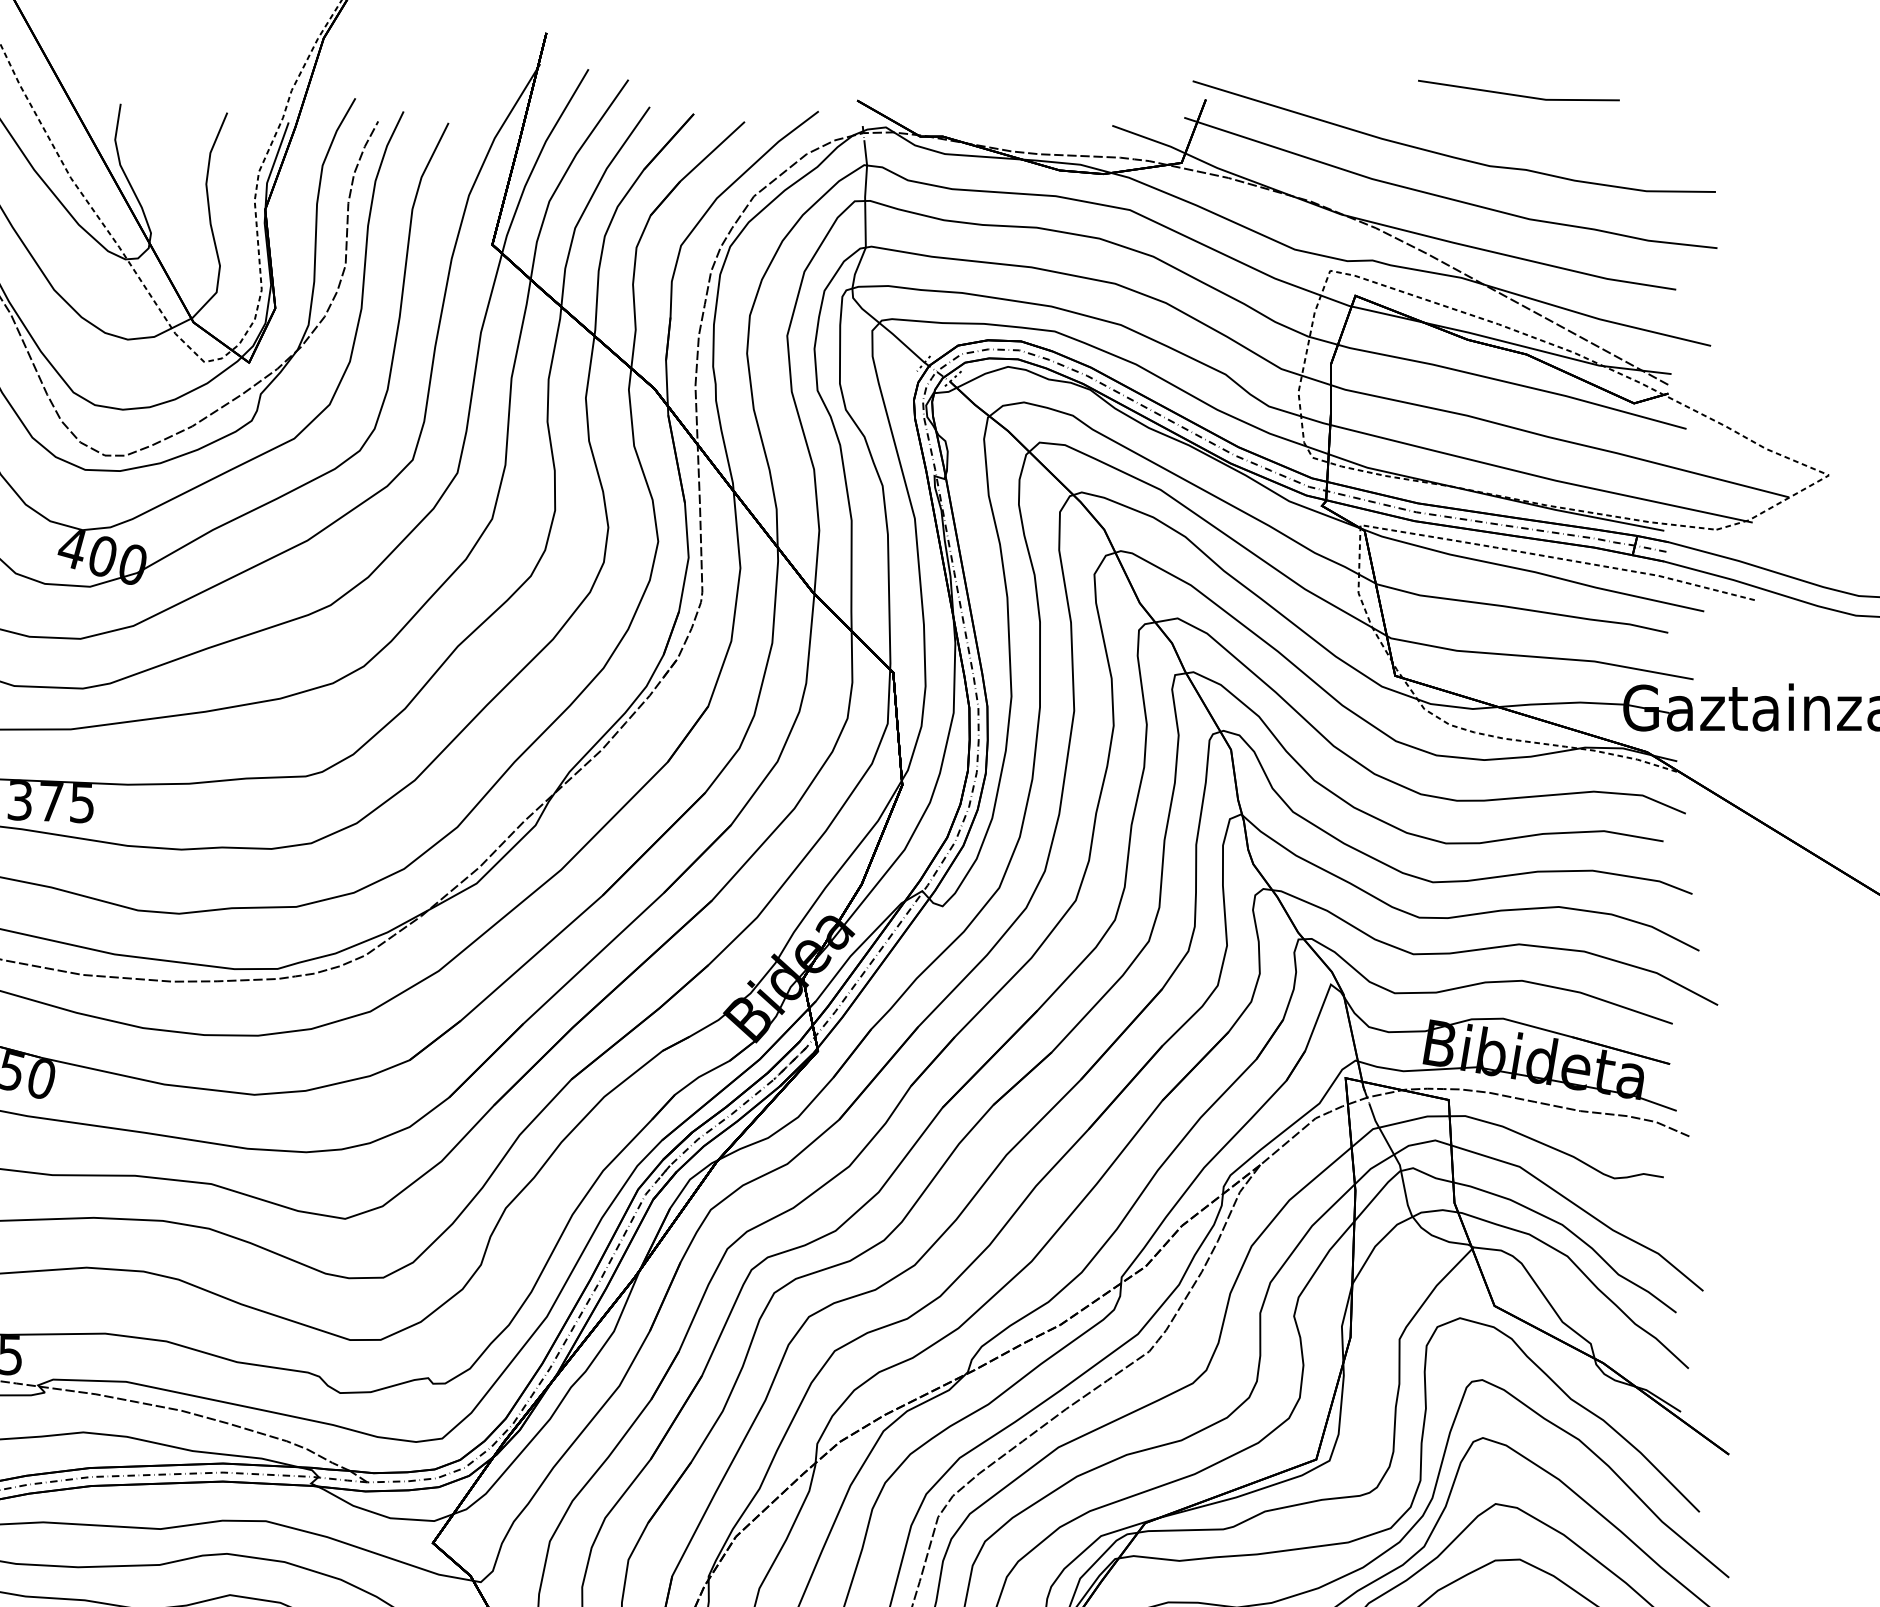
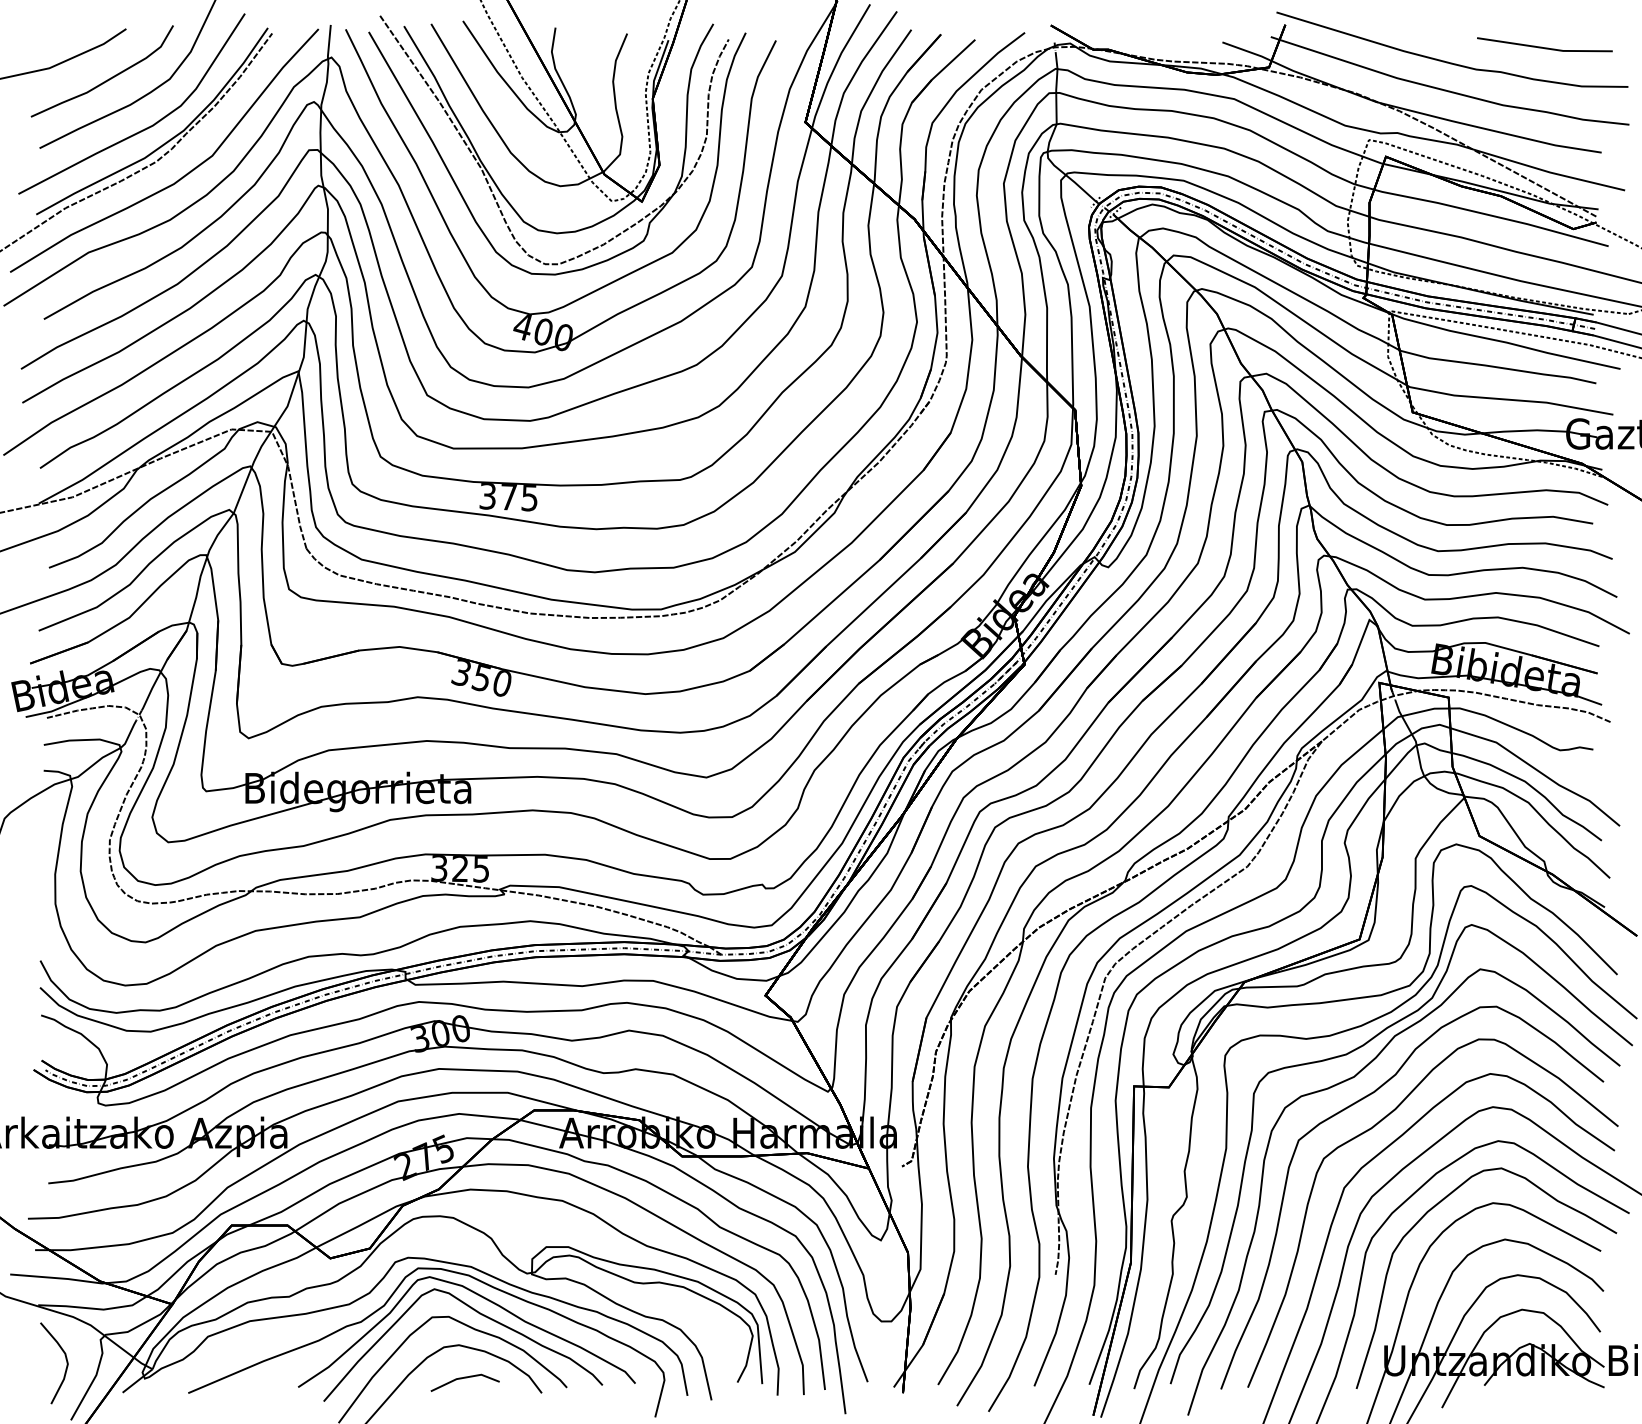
line: (1518, 94) -> (1544, 47), moved

